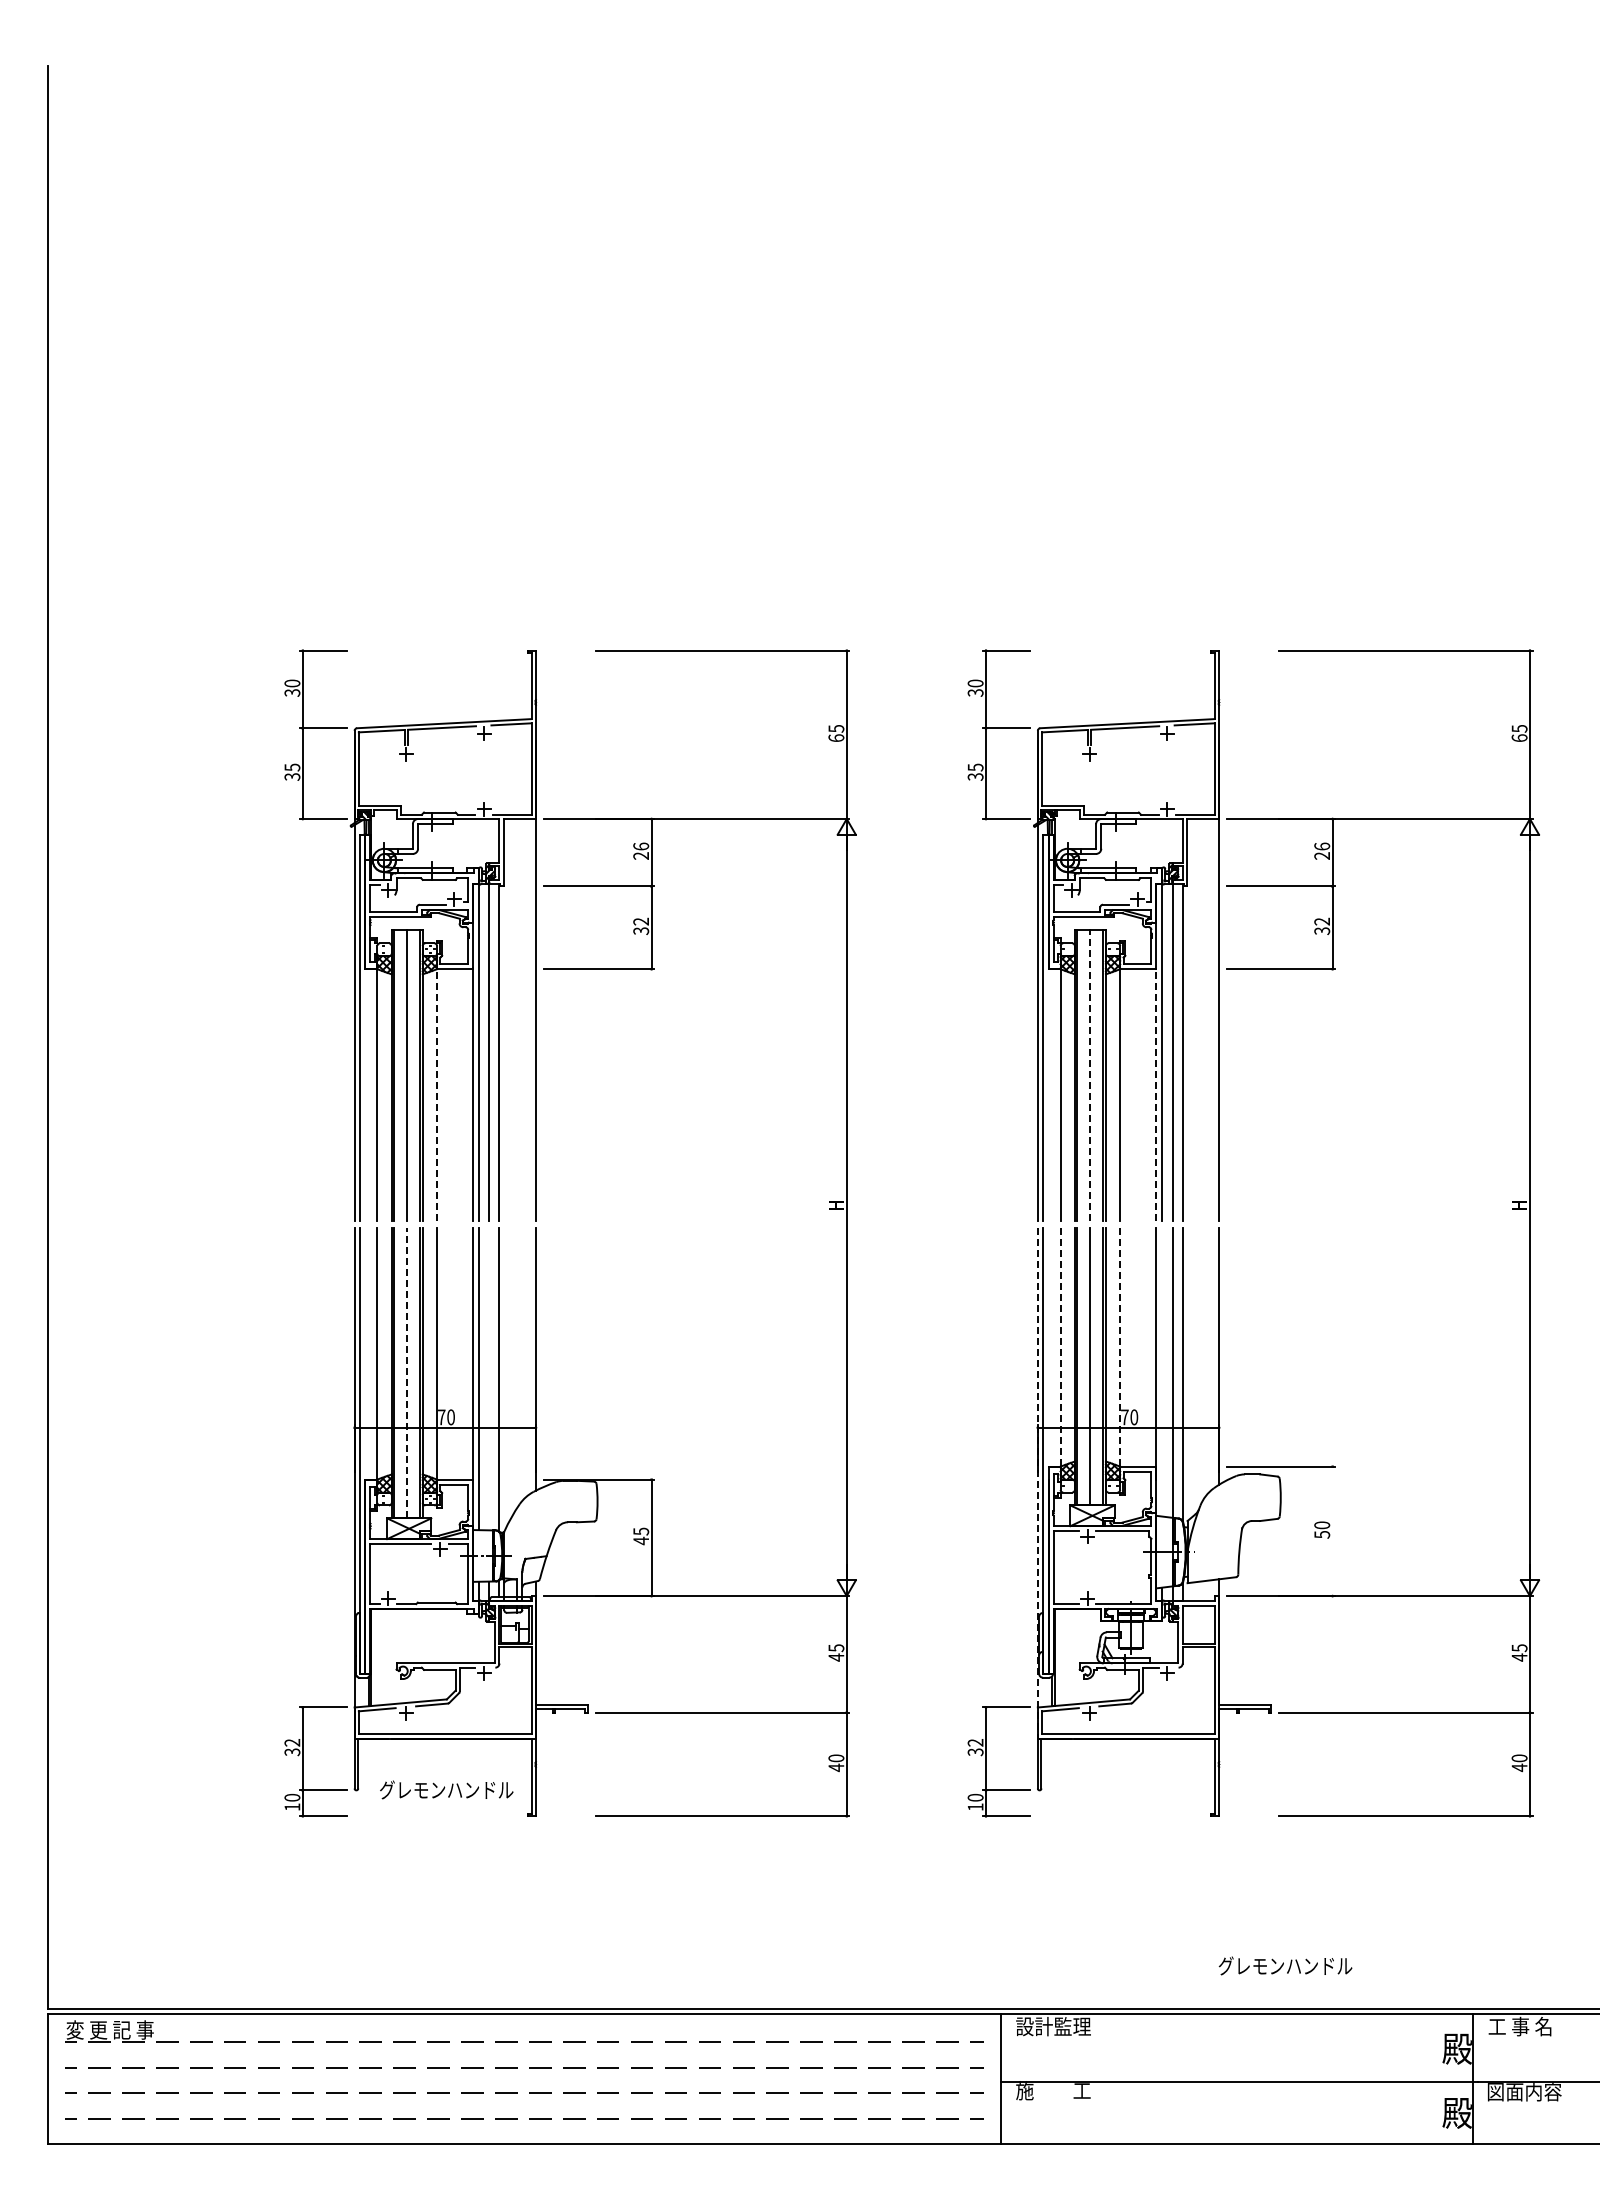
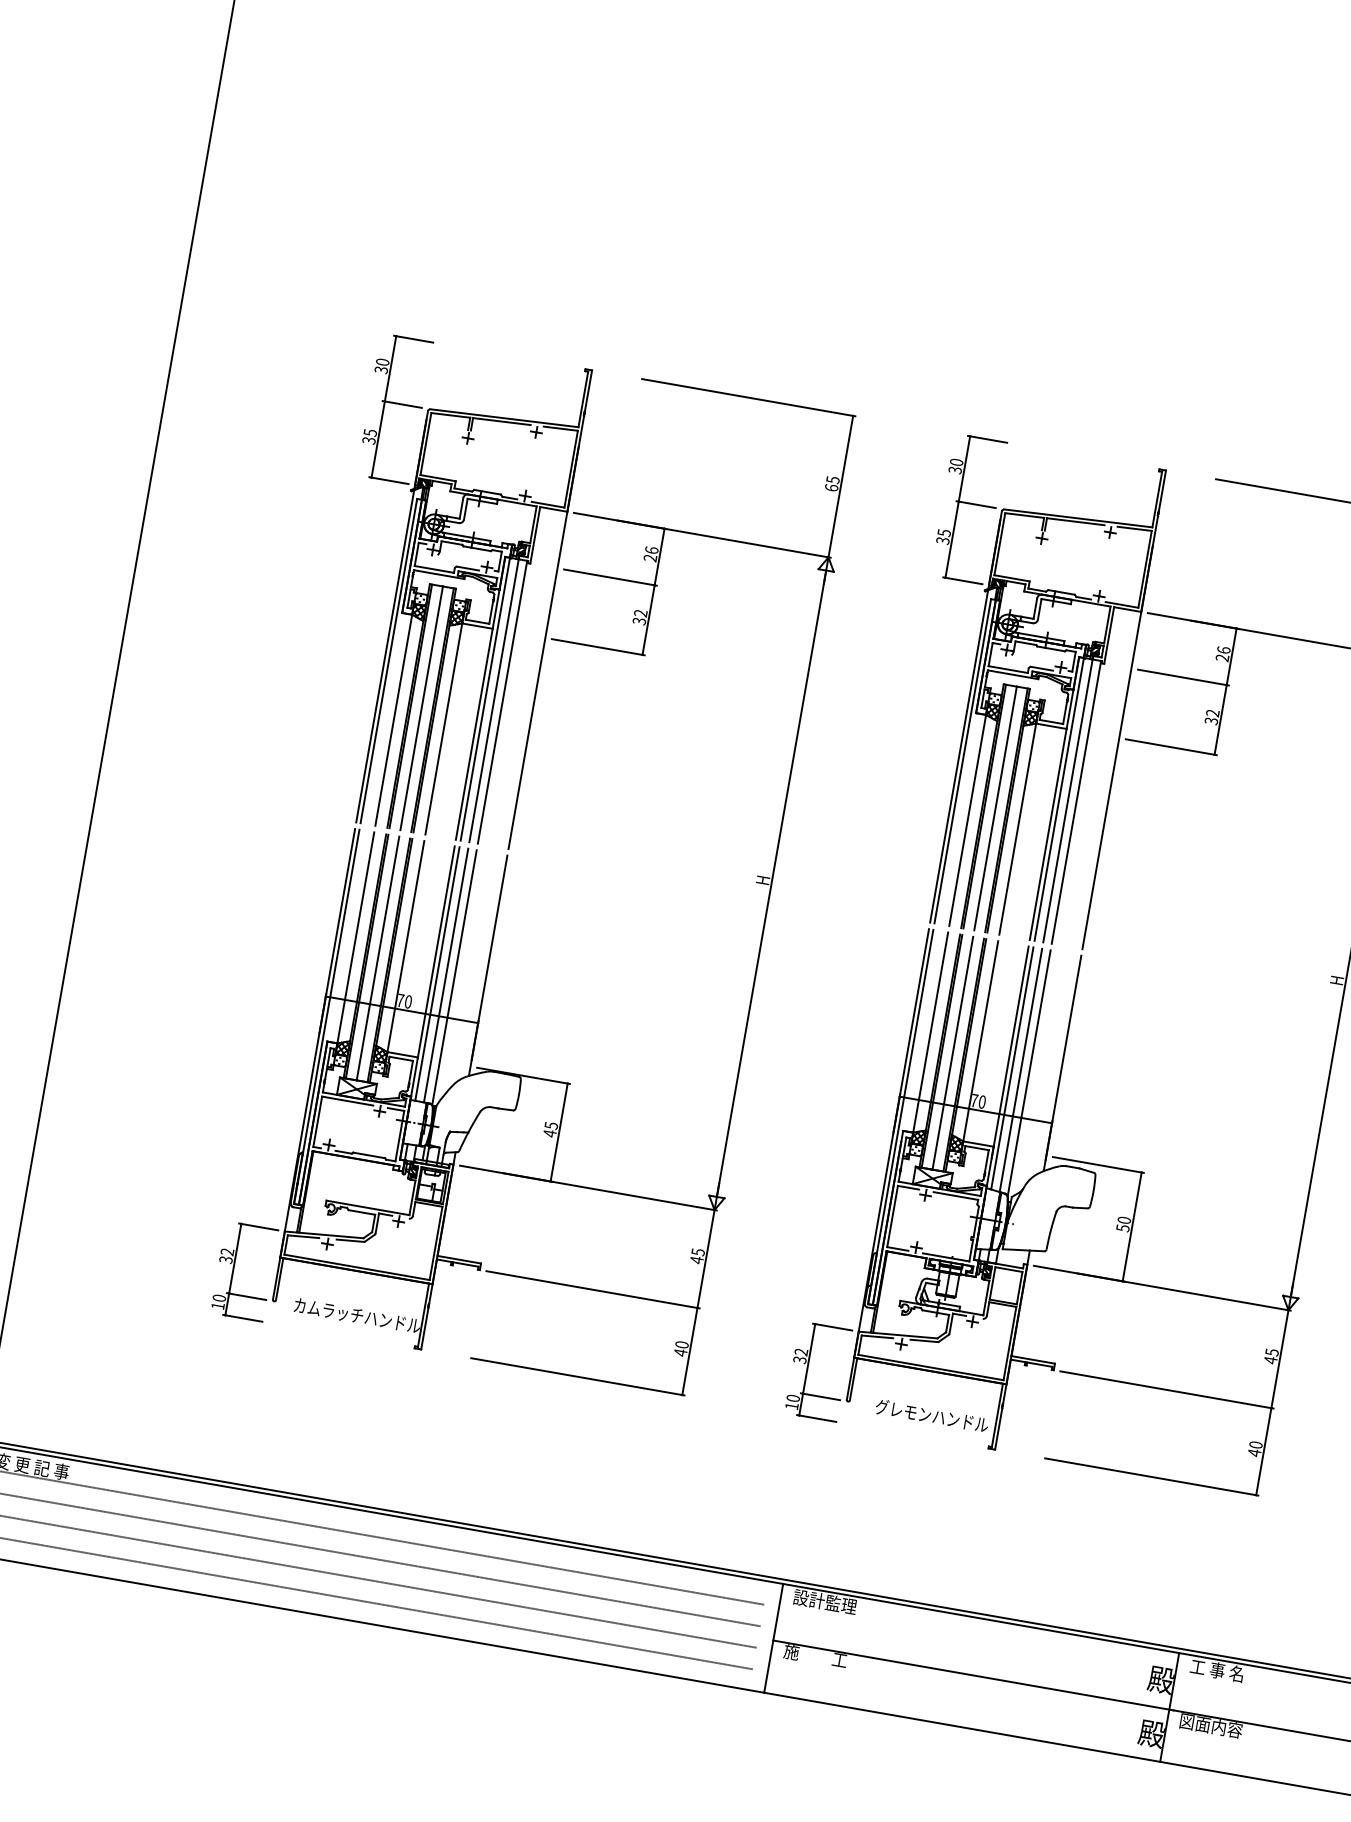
line: (1090, 1074) -> (995, 807), dashed -> solid
line: (436, 1094) -> (443, 728), dashed -> solid
line: (1156, 1094) -> (1048, 834), dashed -> solid
line: (1060, 1347) -> (930, 1032), dashed -> solid
line: (1120, 1347) -> (980, 1041), dashed -> solid
line: (407, 1372) -> (378, 957), dashed -> solid
line: (1162, 1372) -> (1012, 1068), added
line: (489, 1379) -> (446, 975), added
line: (1037, 1483) -> (891, 1143), dashed -> solid
line: (1332, 1531) -> (1132, 1227), added
text: (455, 1789) -> (357, 1315), グレモンハンドル -> カムラッチハンドル
text: (1285, 1965) -> (932, 1415), moved

